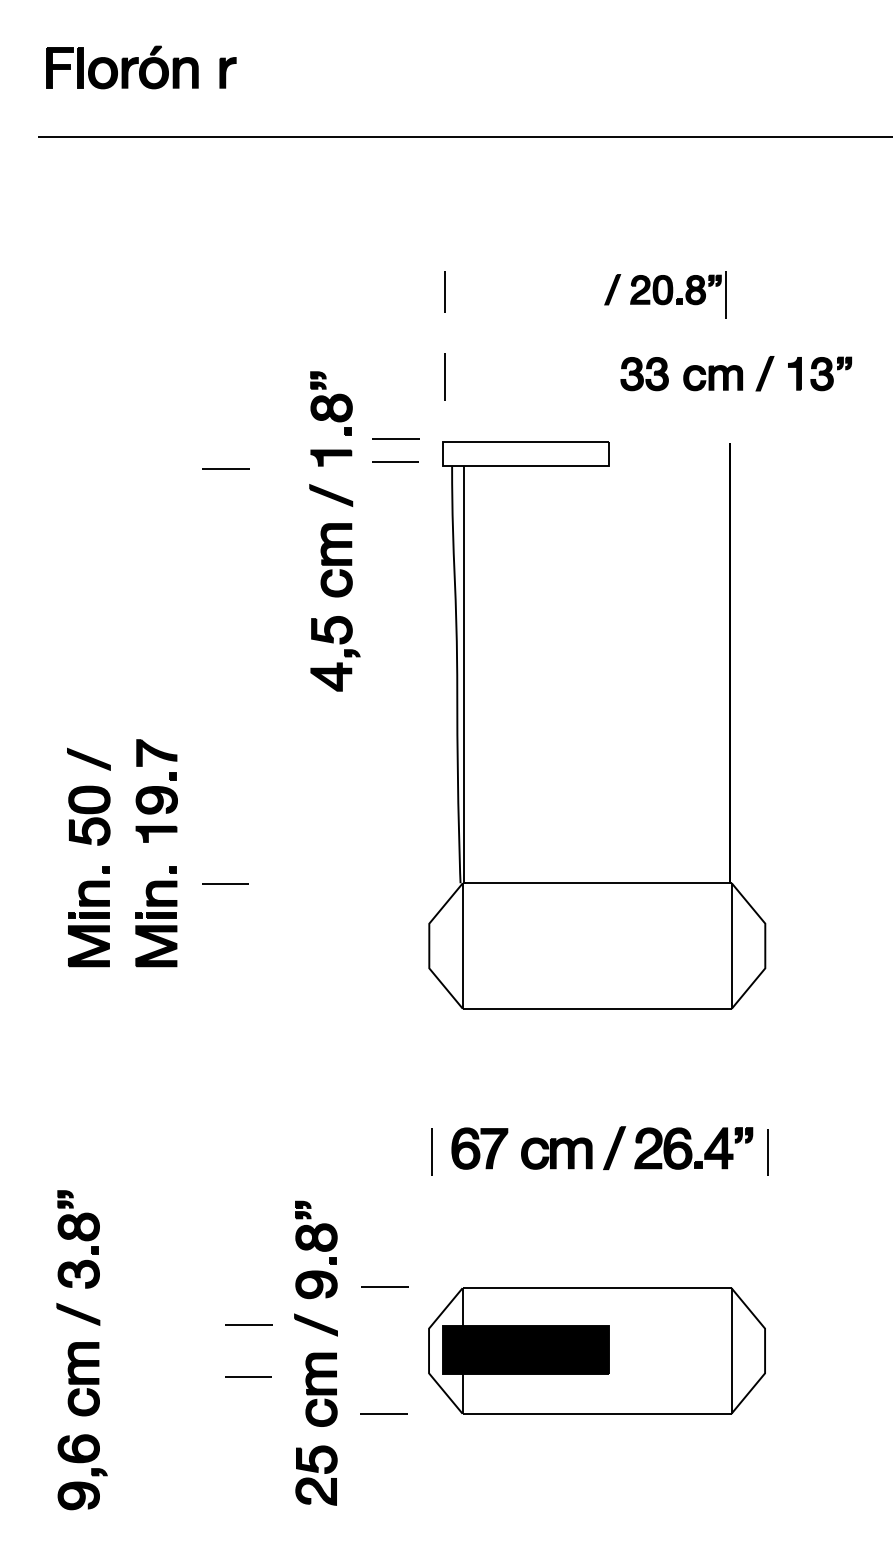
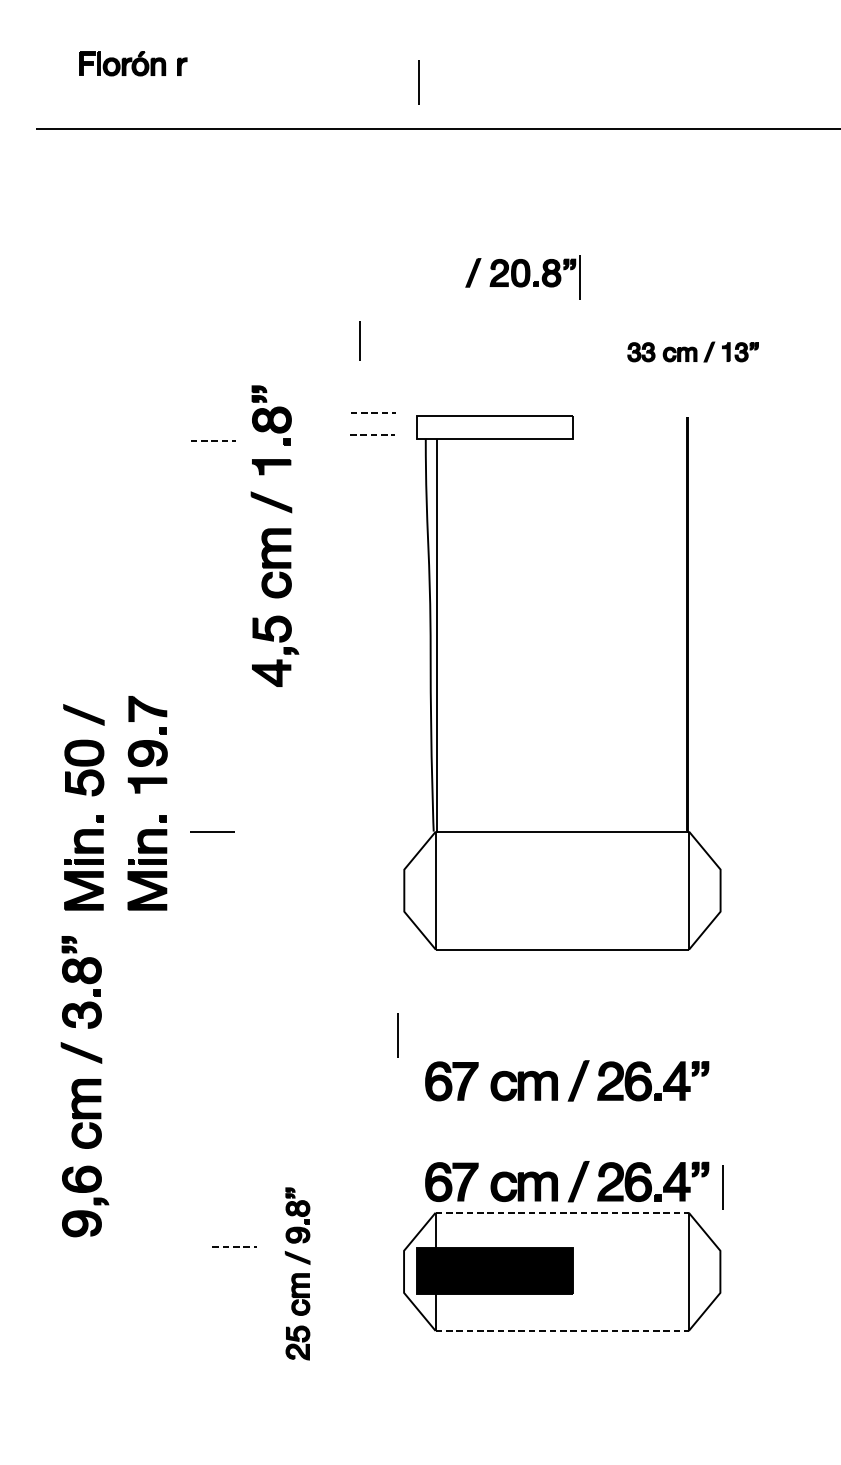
part: (141, 67) -> (133, 63), size x0.6
line: (444, 291) -> (360, 340), moved
part: (665, 294) -> (523, 277), moved
part: (735, 373) -> (692, 351), size x0.6
line: (444, 376) -> (418, 81), moved
line: (396, 438) -> (373, 412), solid -> dashed
line: (395, 462) -> (372, 435), solid -> dashed
line: (226, 468) -> (213, 441), solid -> dashed
part: (334, 531) -> (274, 536), moved
line: (431, 1151) -> (396, 1035), moved
line: (767, 1152) -> (722, 1187), moved
part: (609, 1259) -> (573, 1185), added
line: (384, 1286) -> (362, 1211), removed
line: (596, 1288) -> (561, 1213), solid -> dashed
line: (249, 1324) -> (235, 1246), solid -> dashed
part: (81, 1350) -> (84, 1086), moved
part: (315, 1352) -> (297, 1273), size x0.6
line: (248, 1376) -> (234, 1295), removed
line: (383, 1413) -> (361, 1330), removed
line: (597, 1413) -> (562, 1330), solid -> dashed

